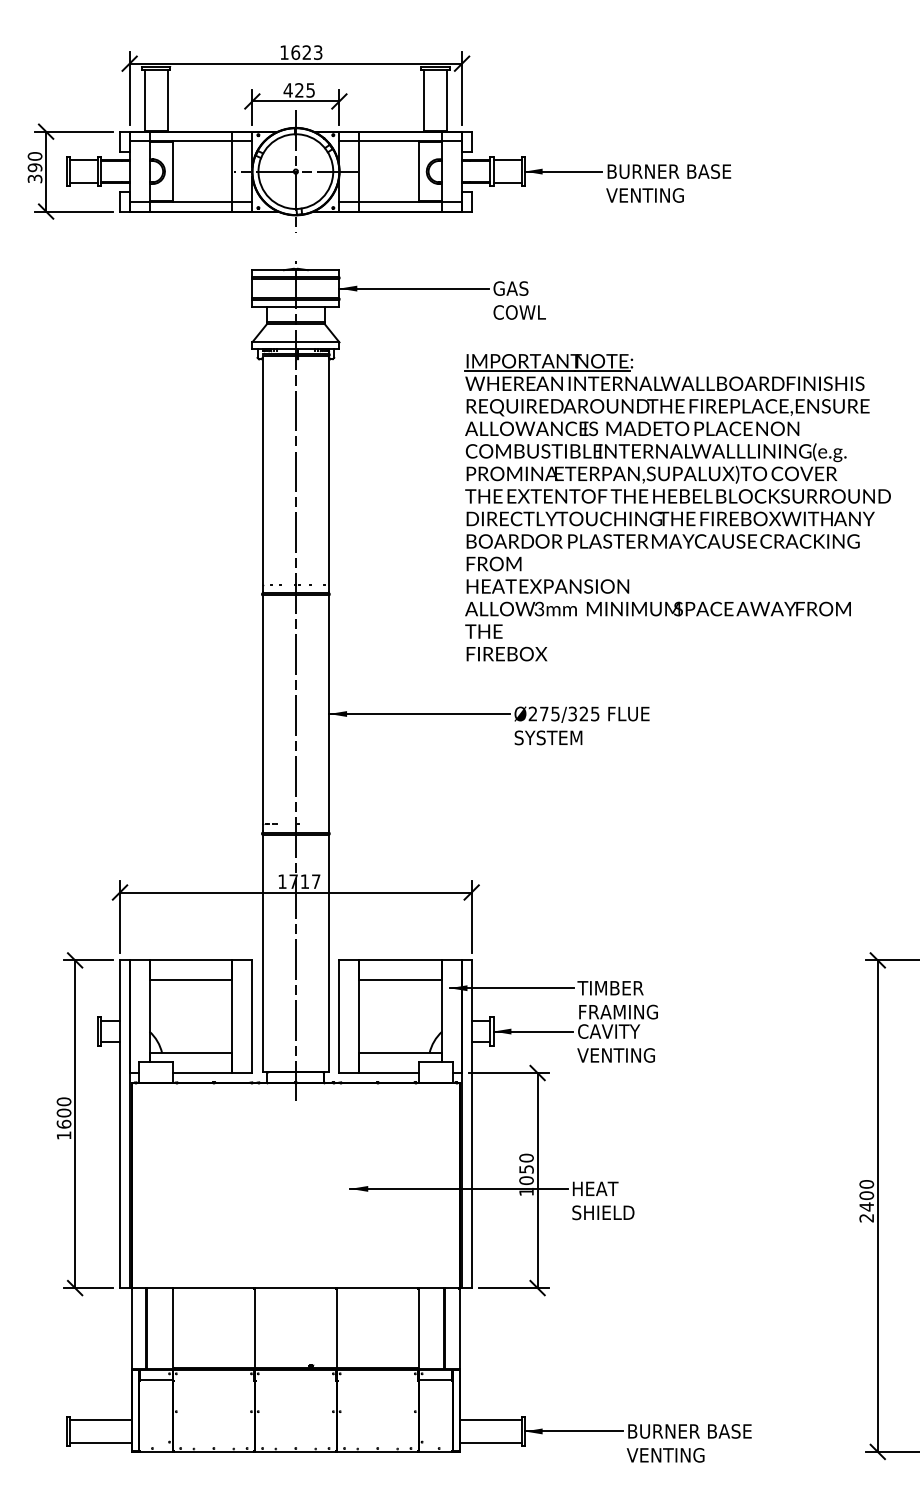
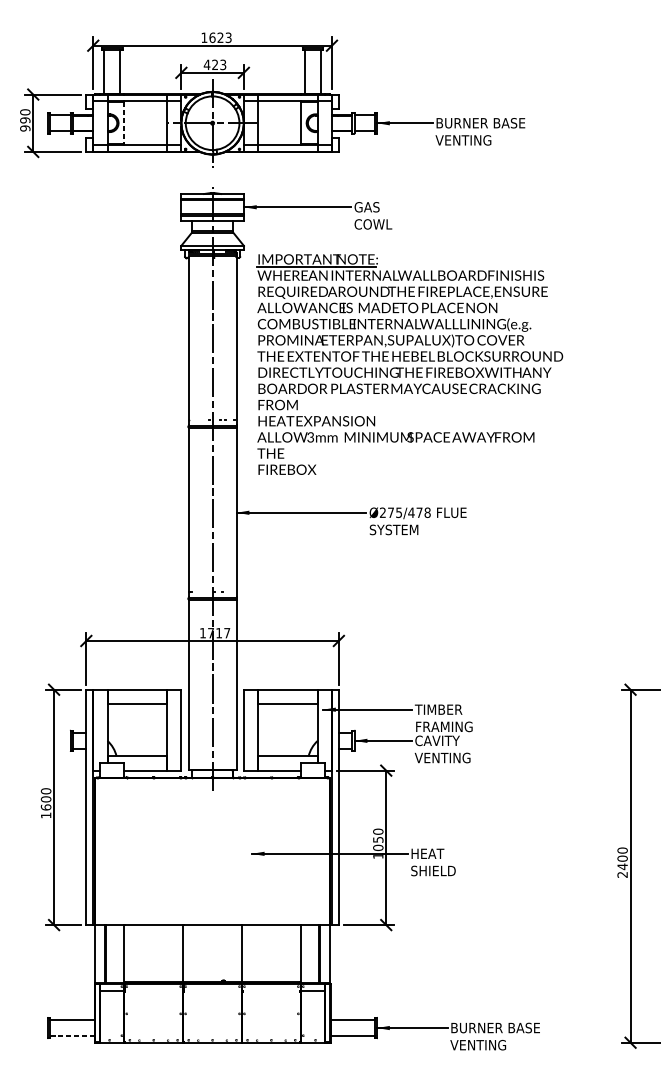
text: (310, 89) -> (223, 64), 425 -> 423
line: (172, 171) -> (124, 123), solid -> dashed
text: (34, 178) -> (24, 128), 390 -> 990
part: (677, 507) -> (409, 364), moved
text: (583, 713) -> (419, 512), Ø275/325 -> Ø275/478
line: (100, 1442) -> (72, 1035), solid -> dashed

